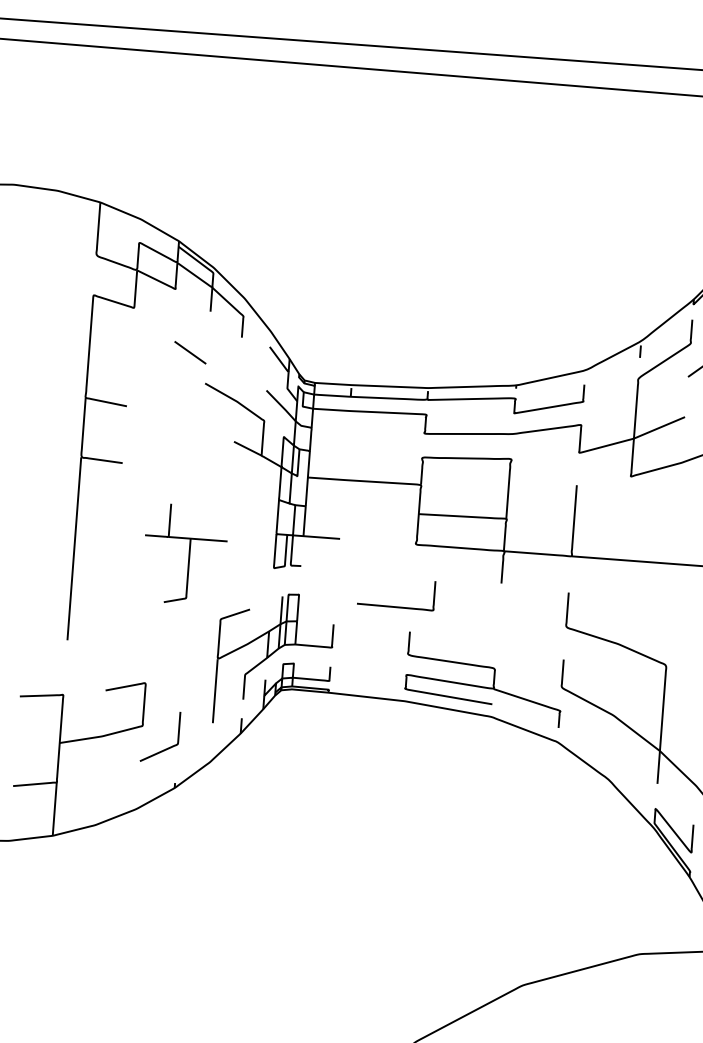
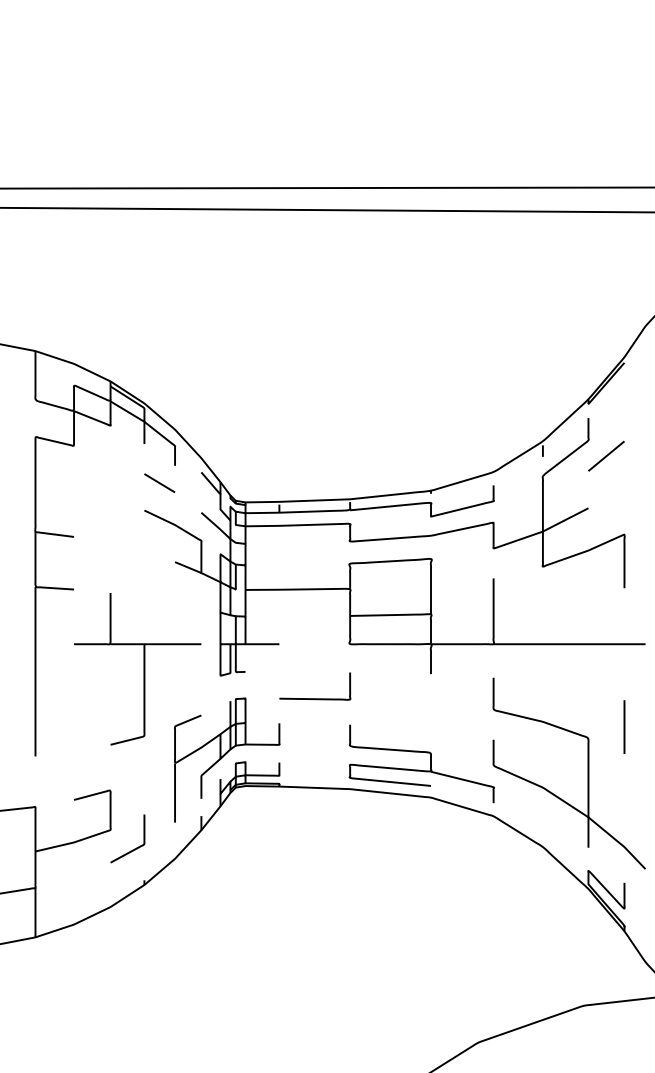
line: (190, 351) -> (159, 482), moved
part: (184, 554) -> (137, 669), size x1.67
curve: (395, 606) -> (315, 698), moved

